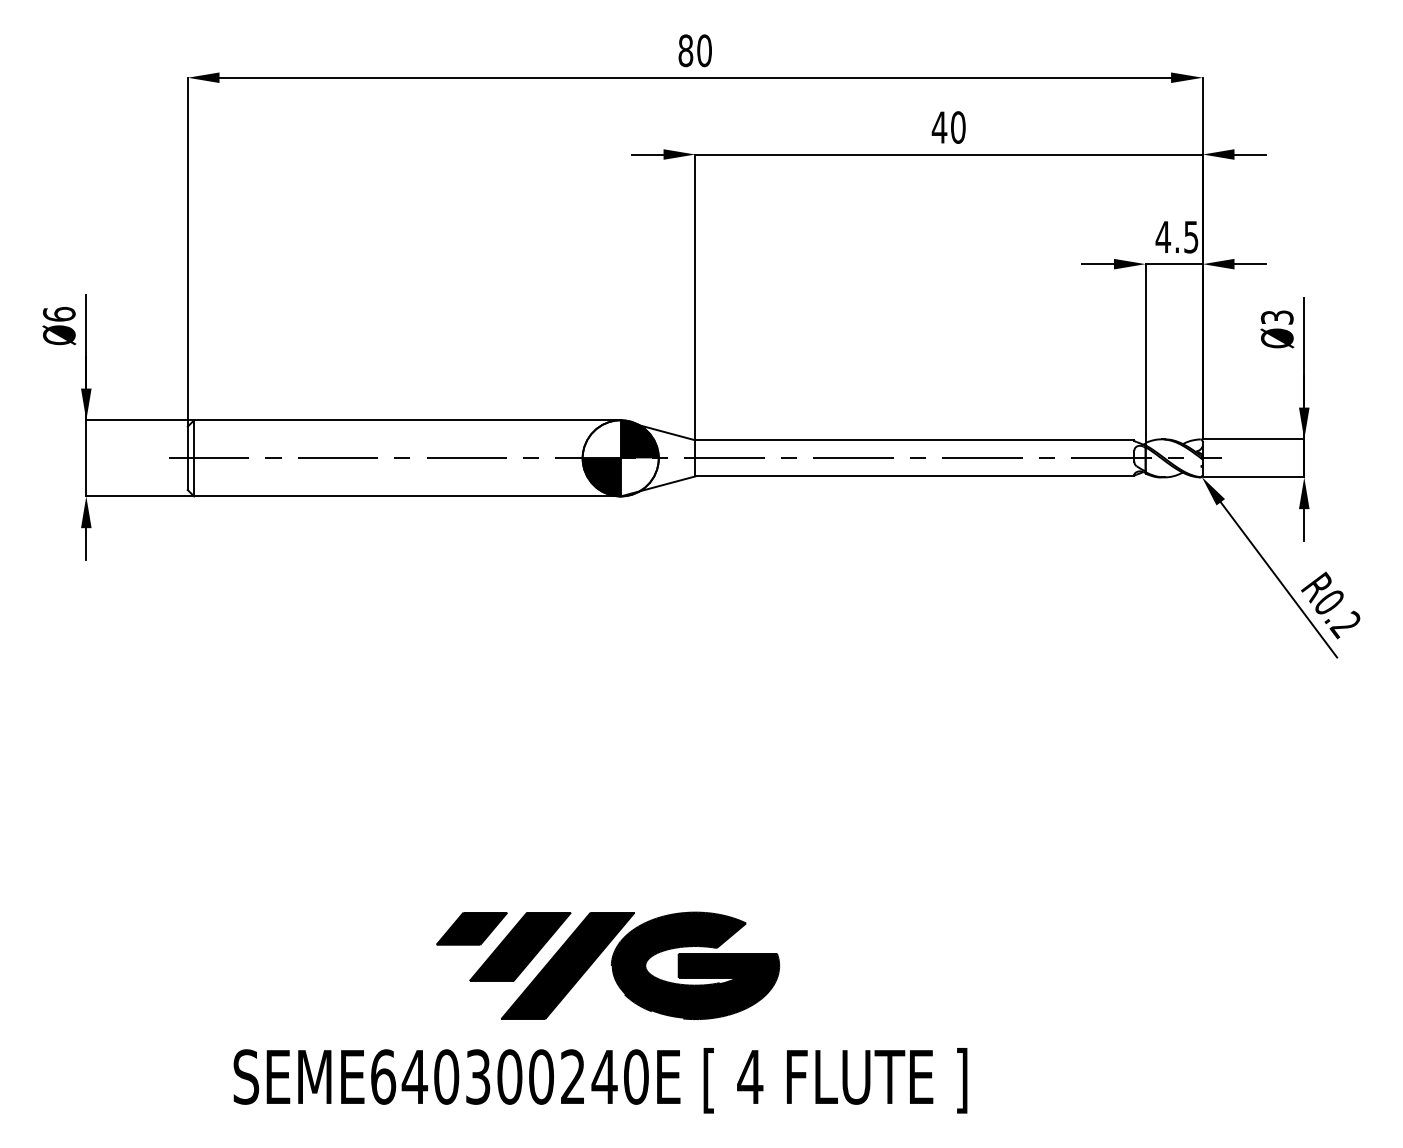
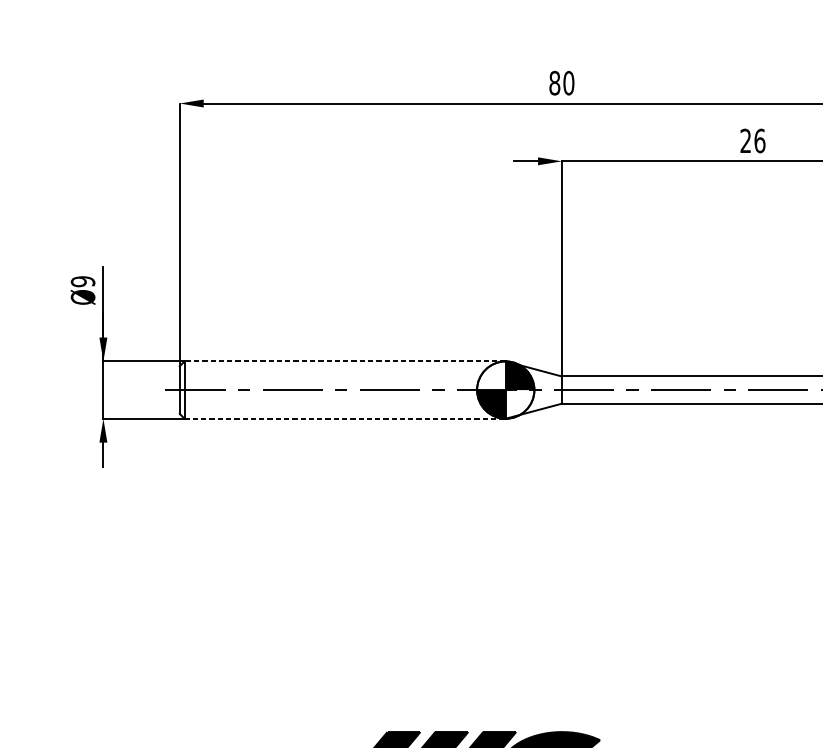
text: (948, 127) -> (752, 140), 40 -> 26
text: (59, 314) -> (83, 281), Ø6 -> Ø9
line: (406, 420) -> (344, 361), solid -> dashed
line: (407, 496) -> (345, 418), solid -> dashed

